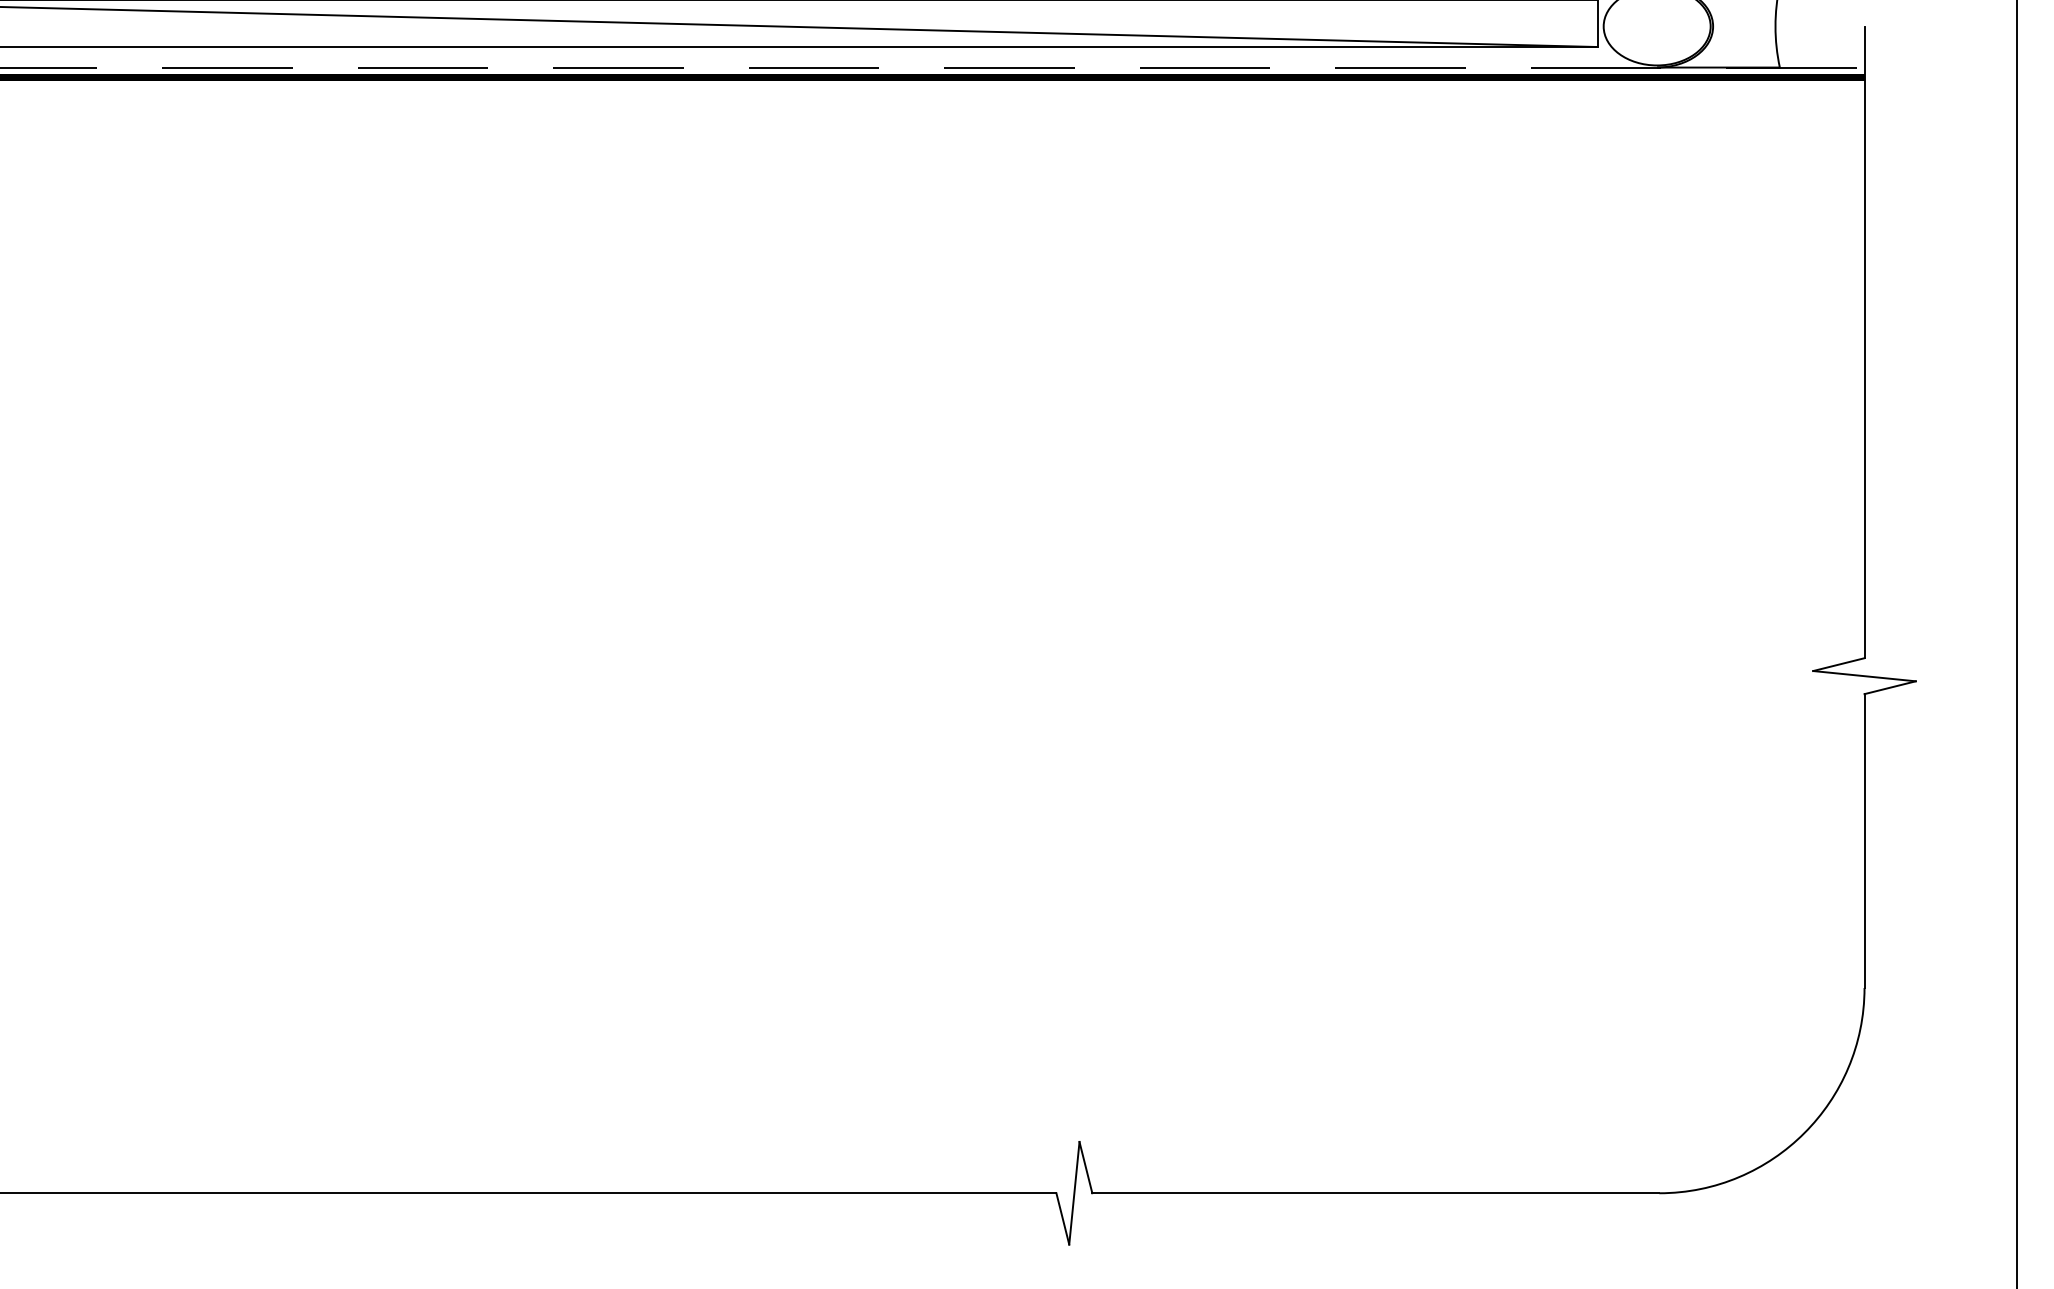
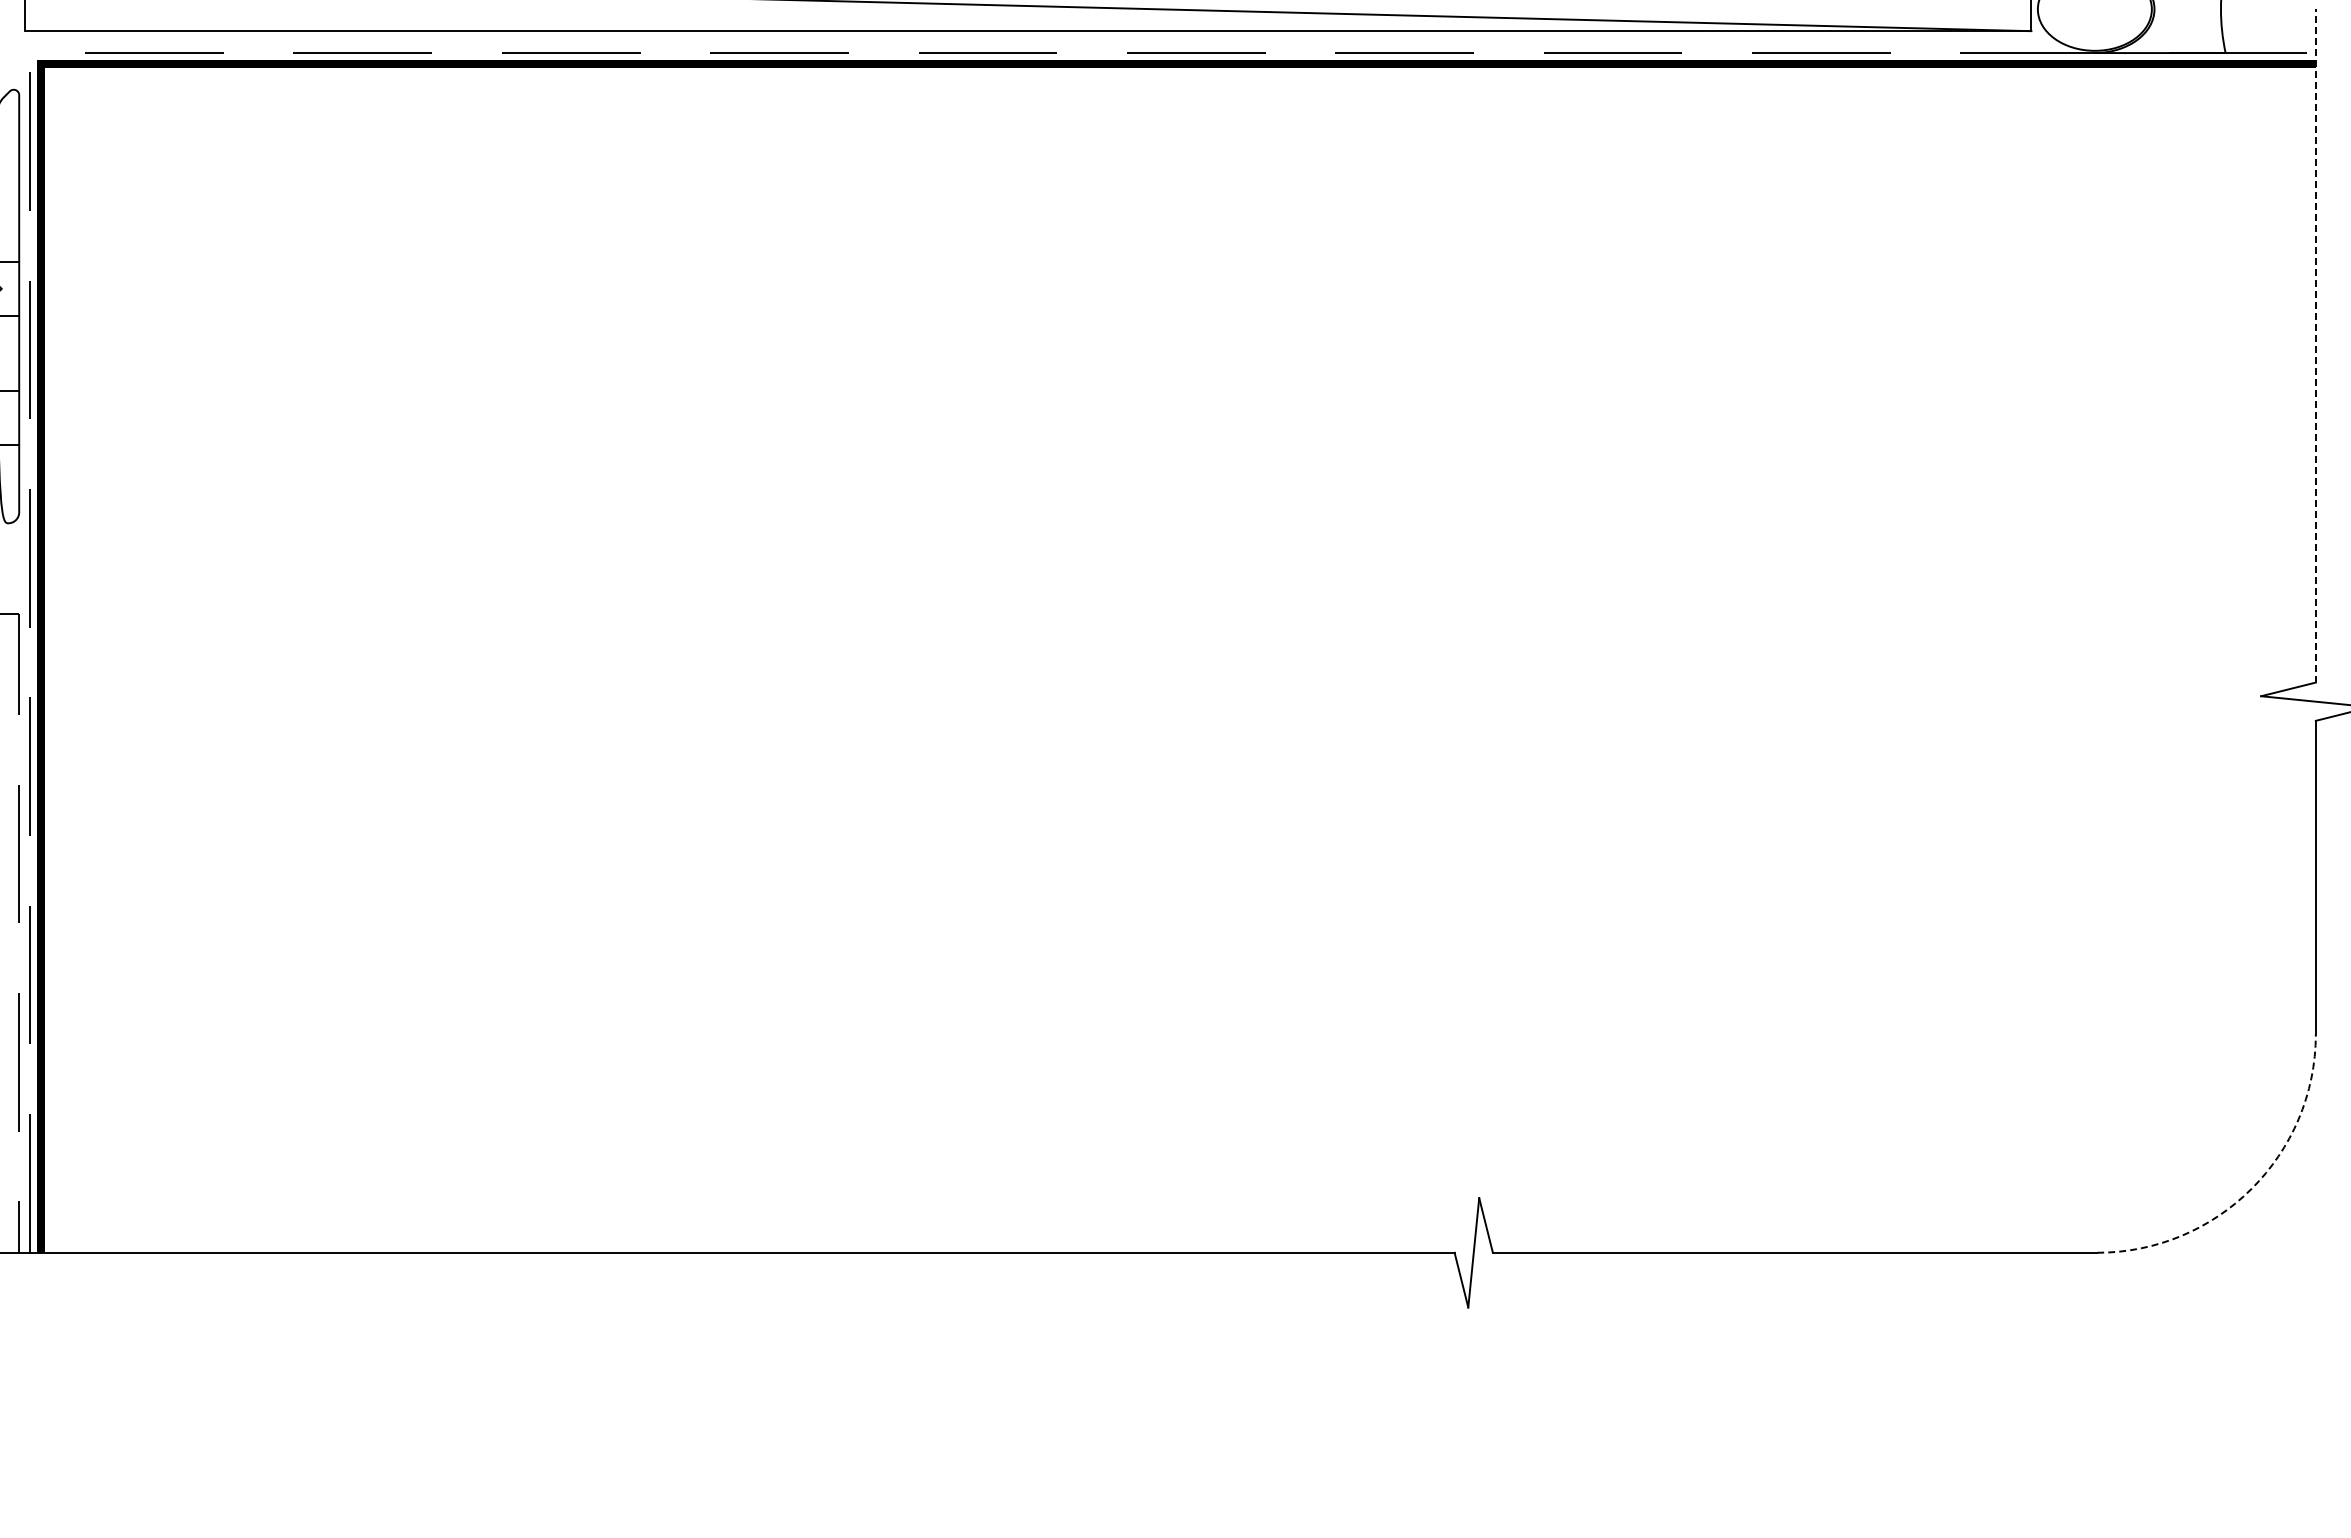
line: (1864, 341) -> (2315, 345), solid -> dashed
arc: (1804, 1132) -> (2251, 1188), solid -> dashed

